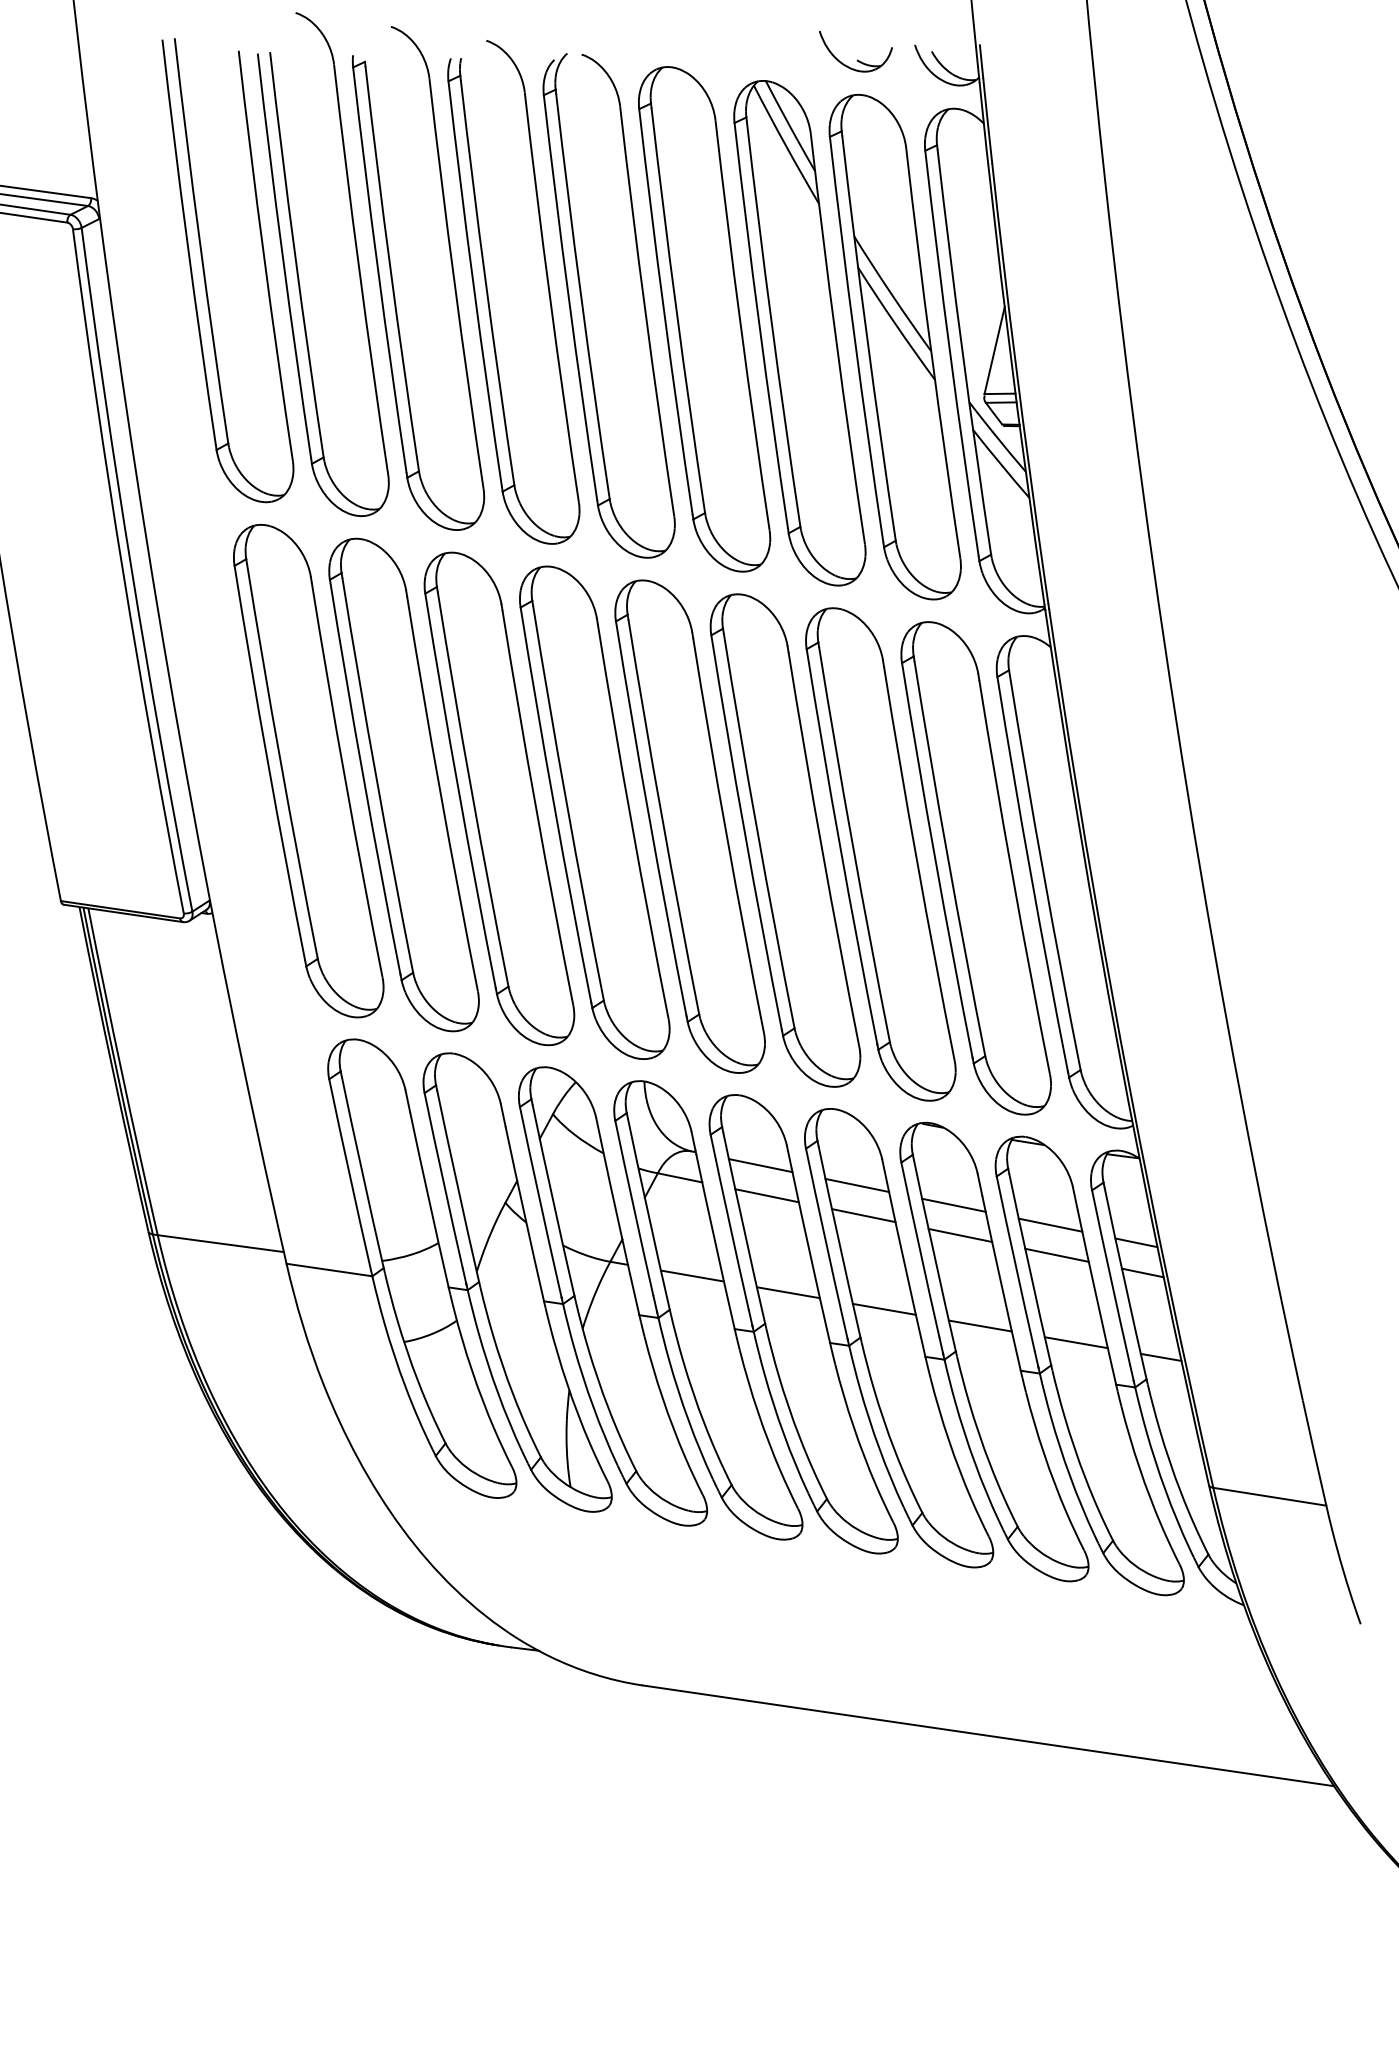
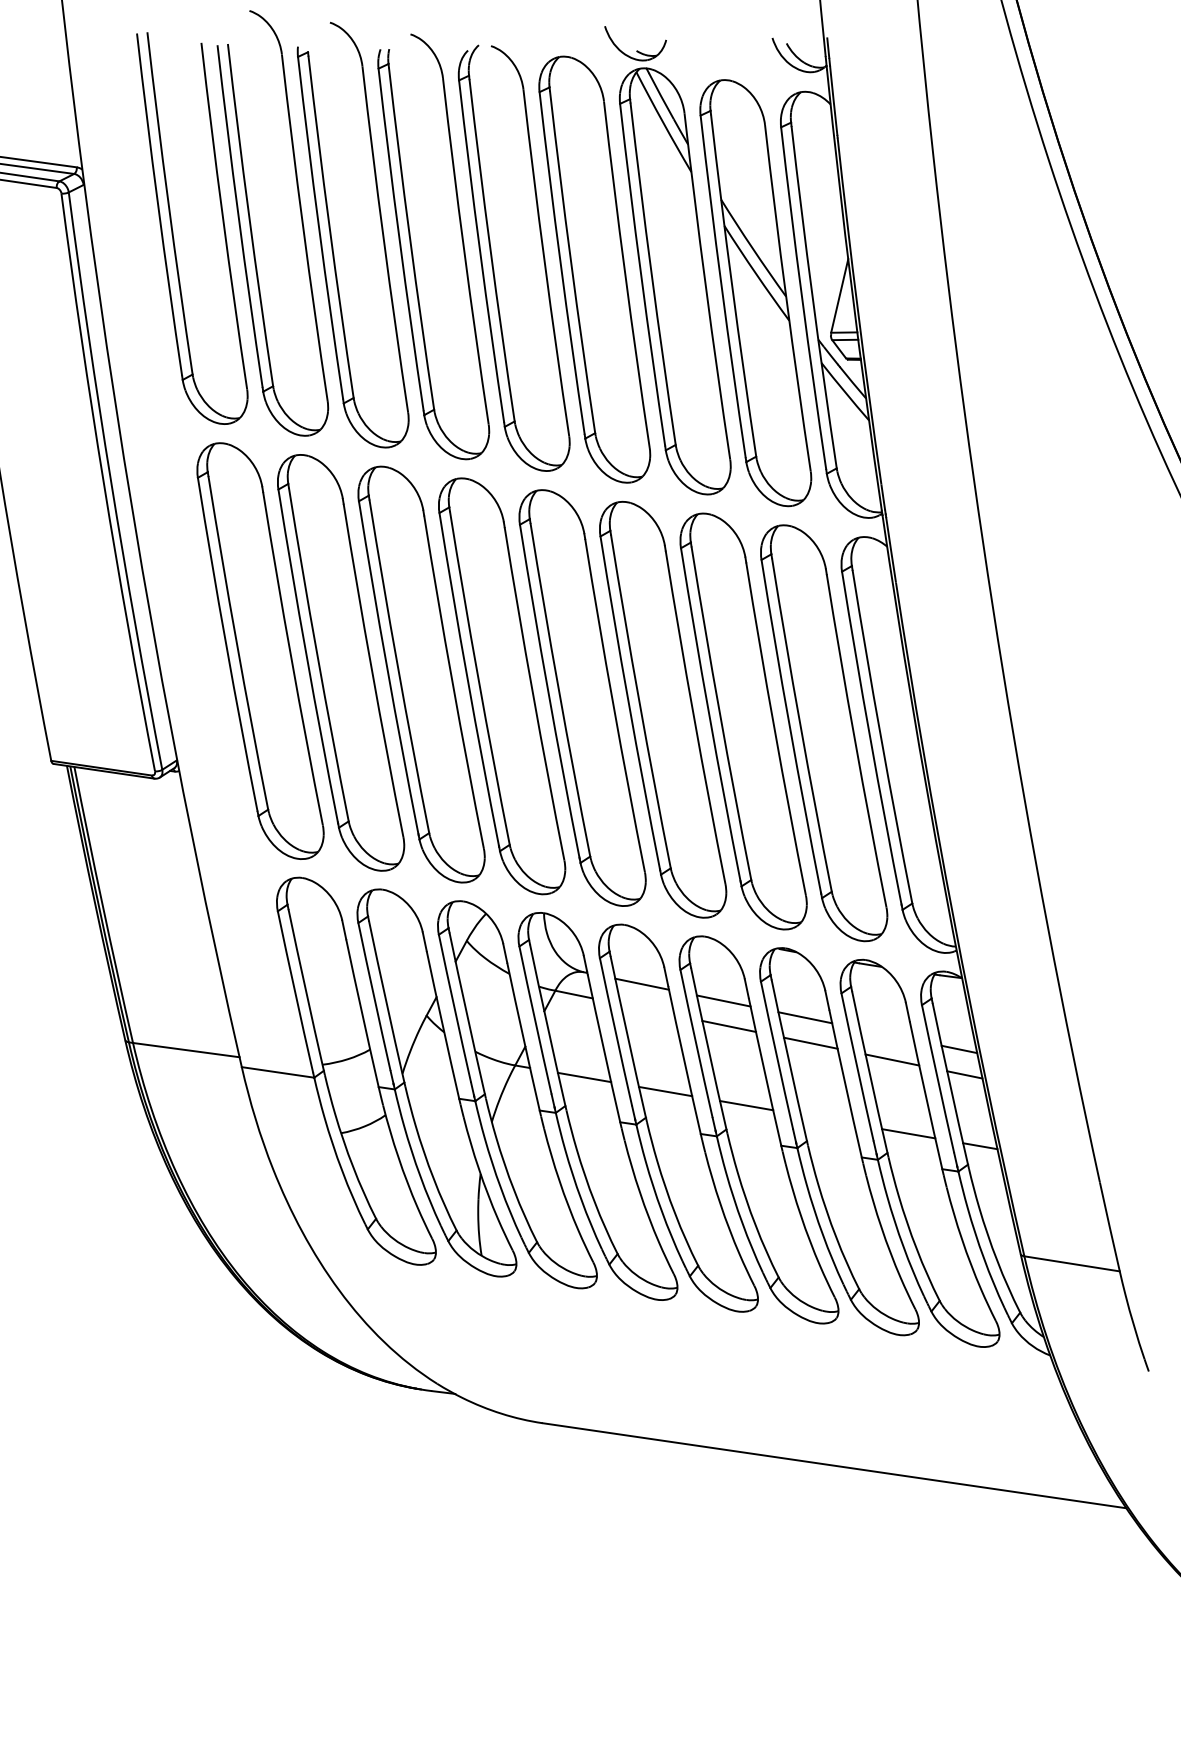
part: (857, 59) -> (636, 50), moved
line: (766, 1195) -> (647, 1009), removed
line: (1050, 1224) -> (886, 1033), removed
line: (979, 1325) -> (826, 1119), removed

